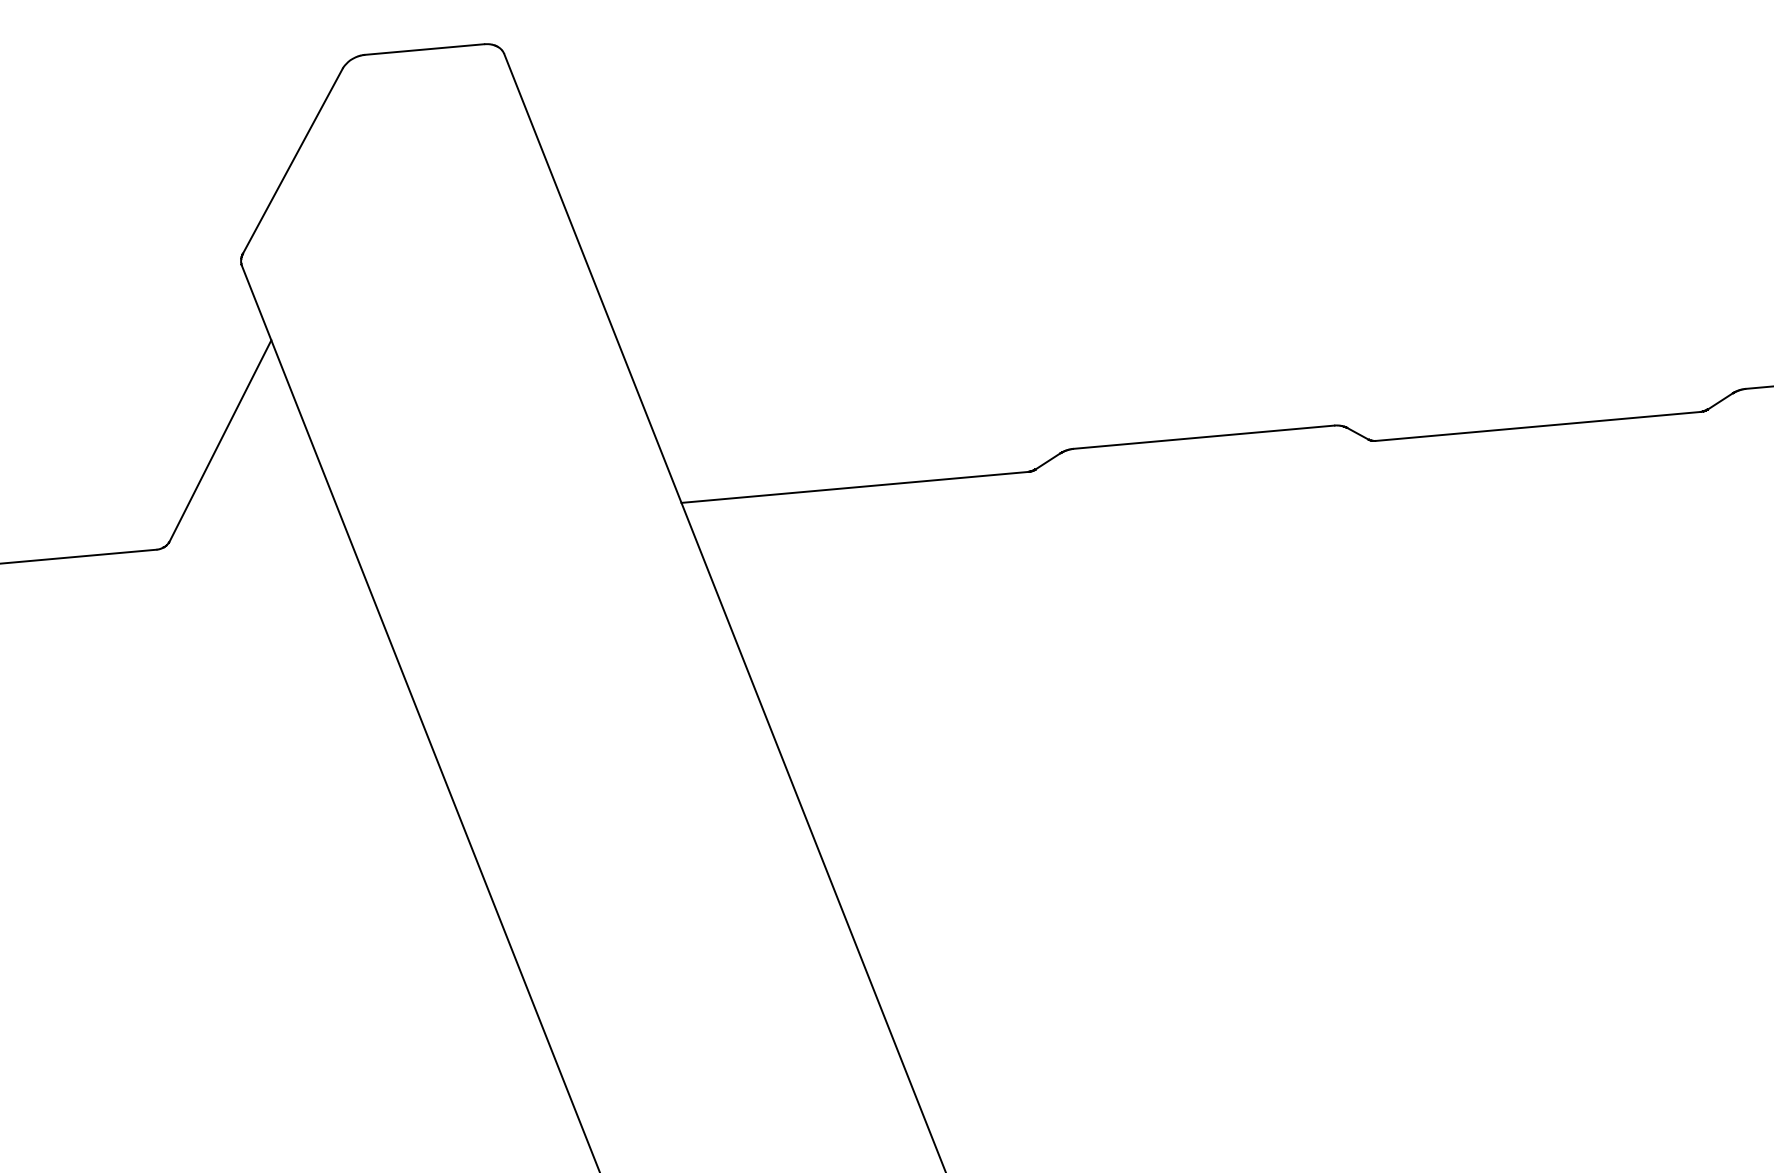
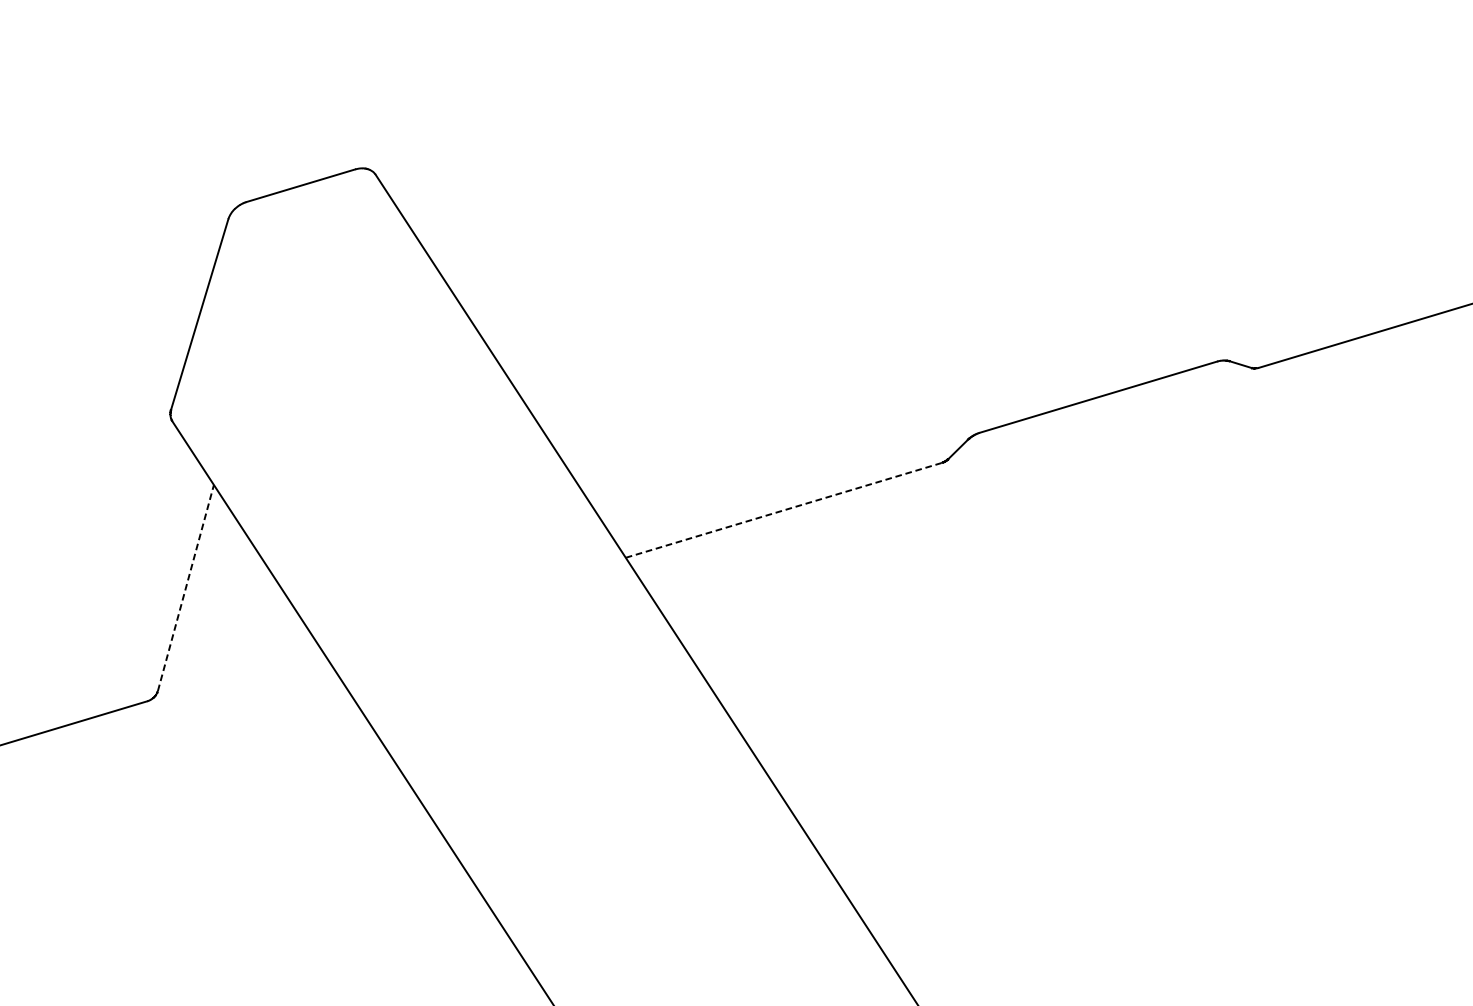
line: (220, 440) -> (185, 587), solid -> dashed
line: (854, 487) -> (783, 510), solid -> dashed

